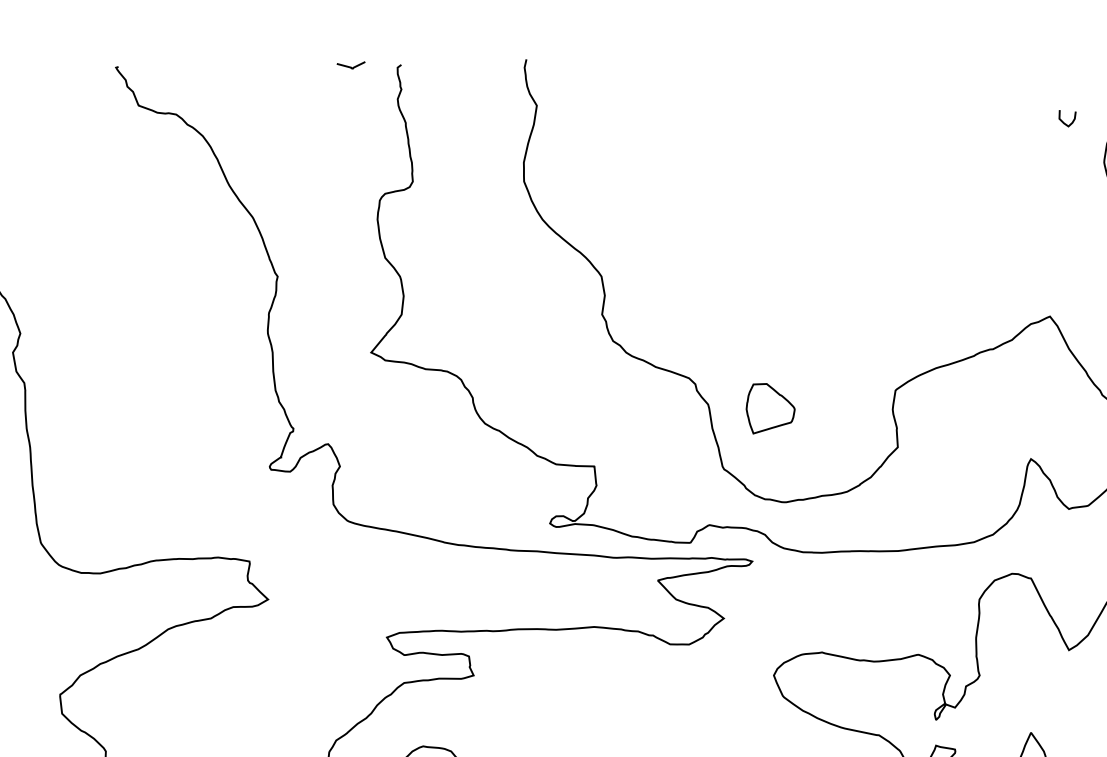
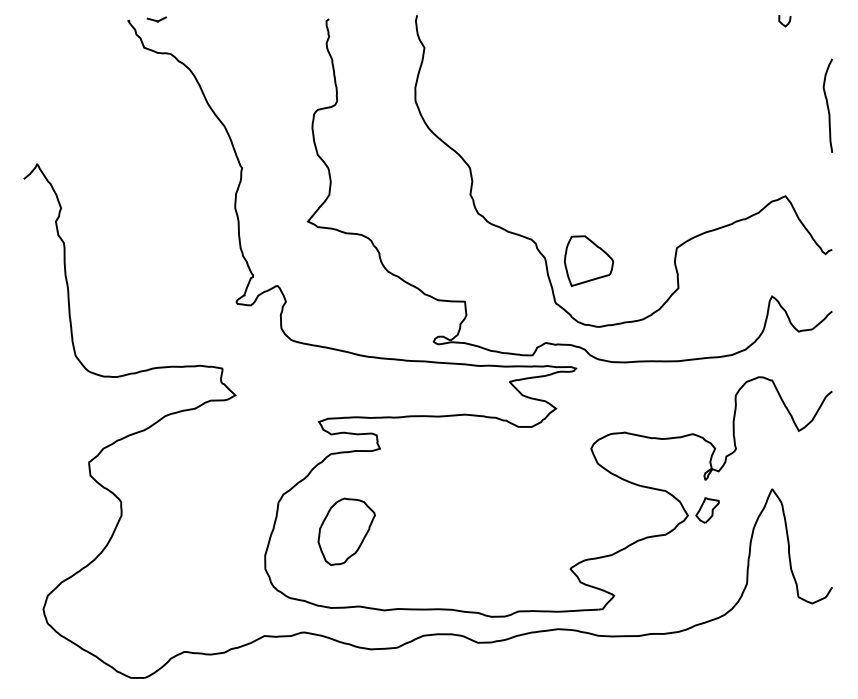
curve: (349, 65) -> (155, 19), moved
curve: (1065, 122) -> (783, 23), moved
part: (769, 407) -> (588, 260), size x1.43

